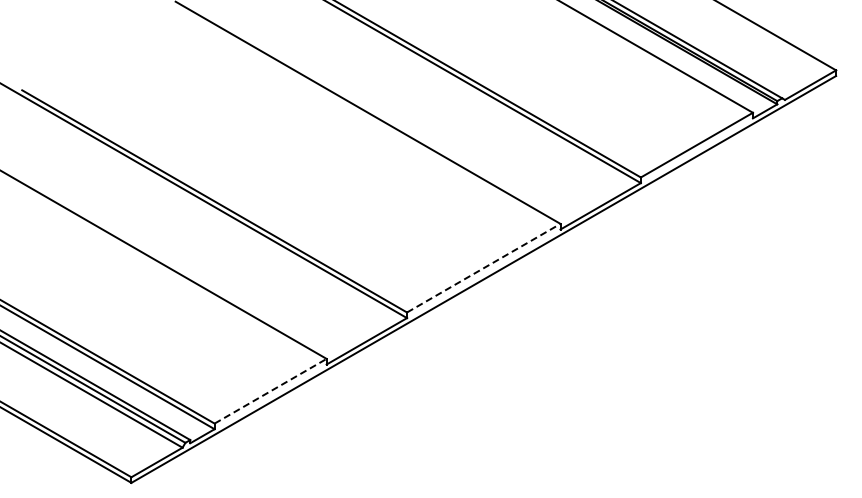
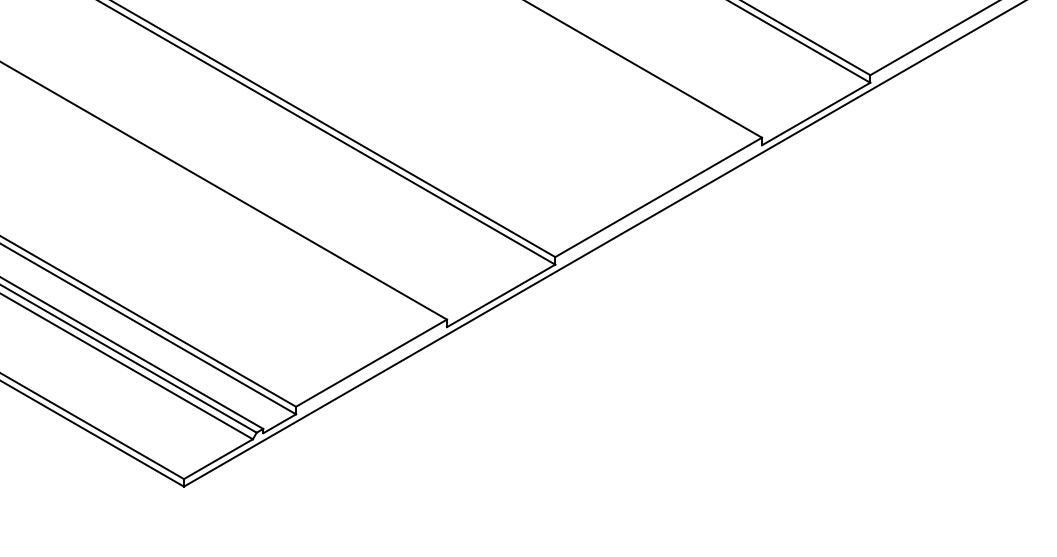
line: (483, 268) -> (658, 197), dashed -> solid
line: (270, 391) -> (371, 363), dashed -> solid

